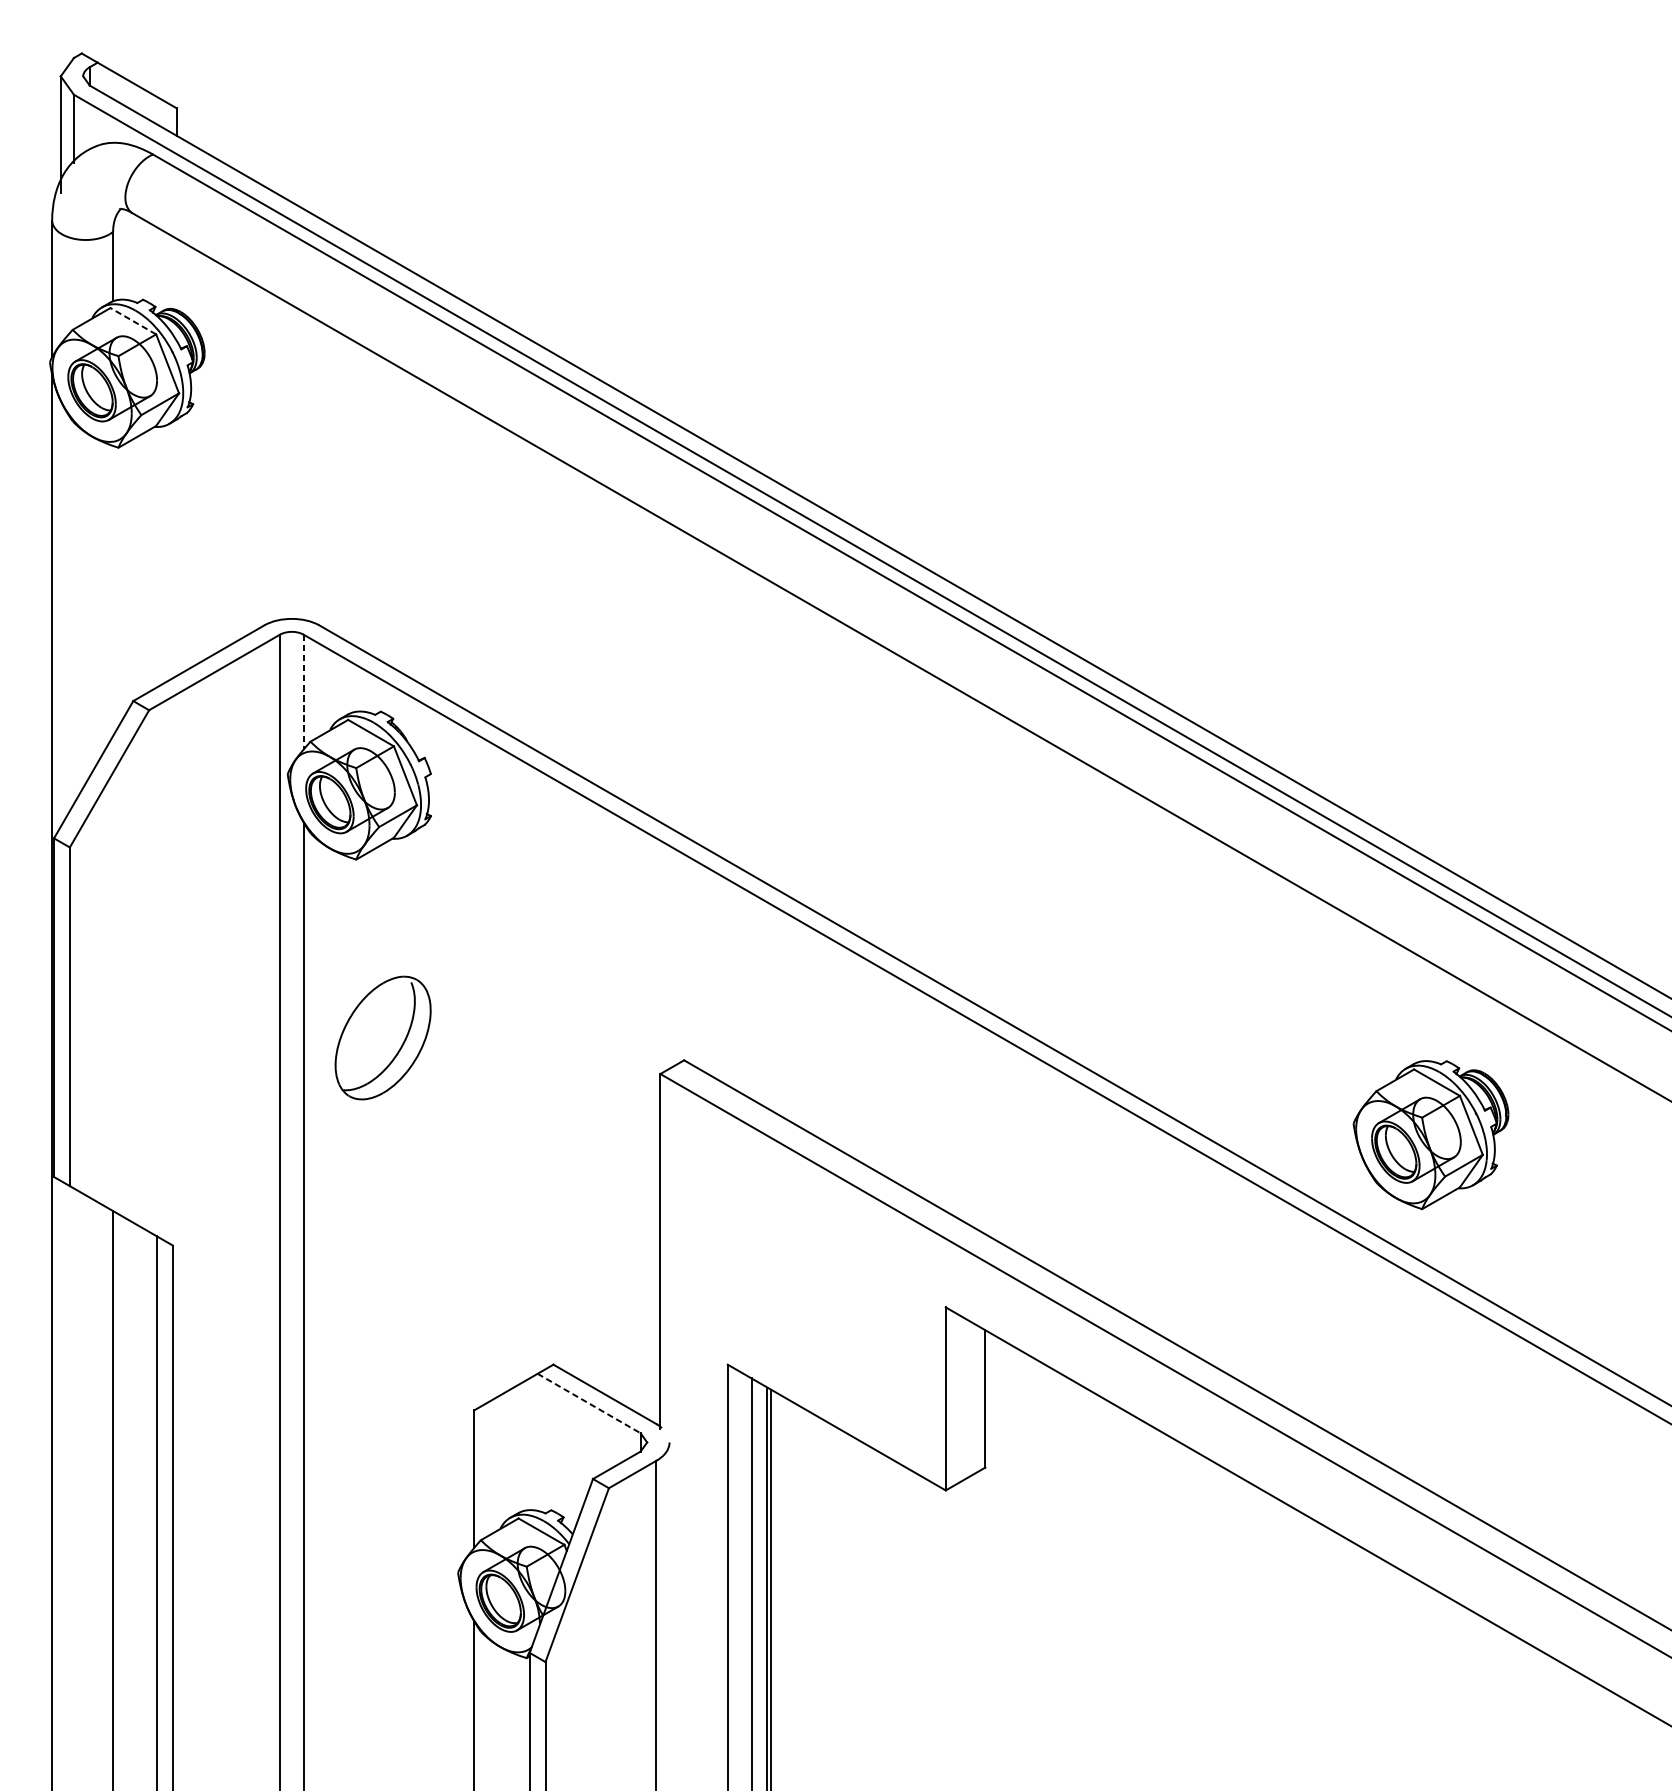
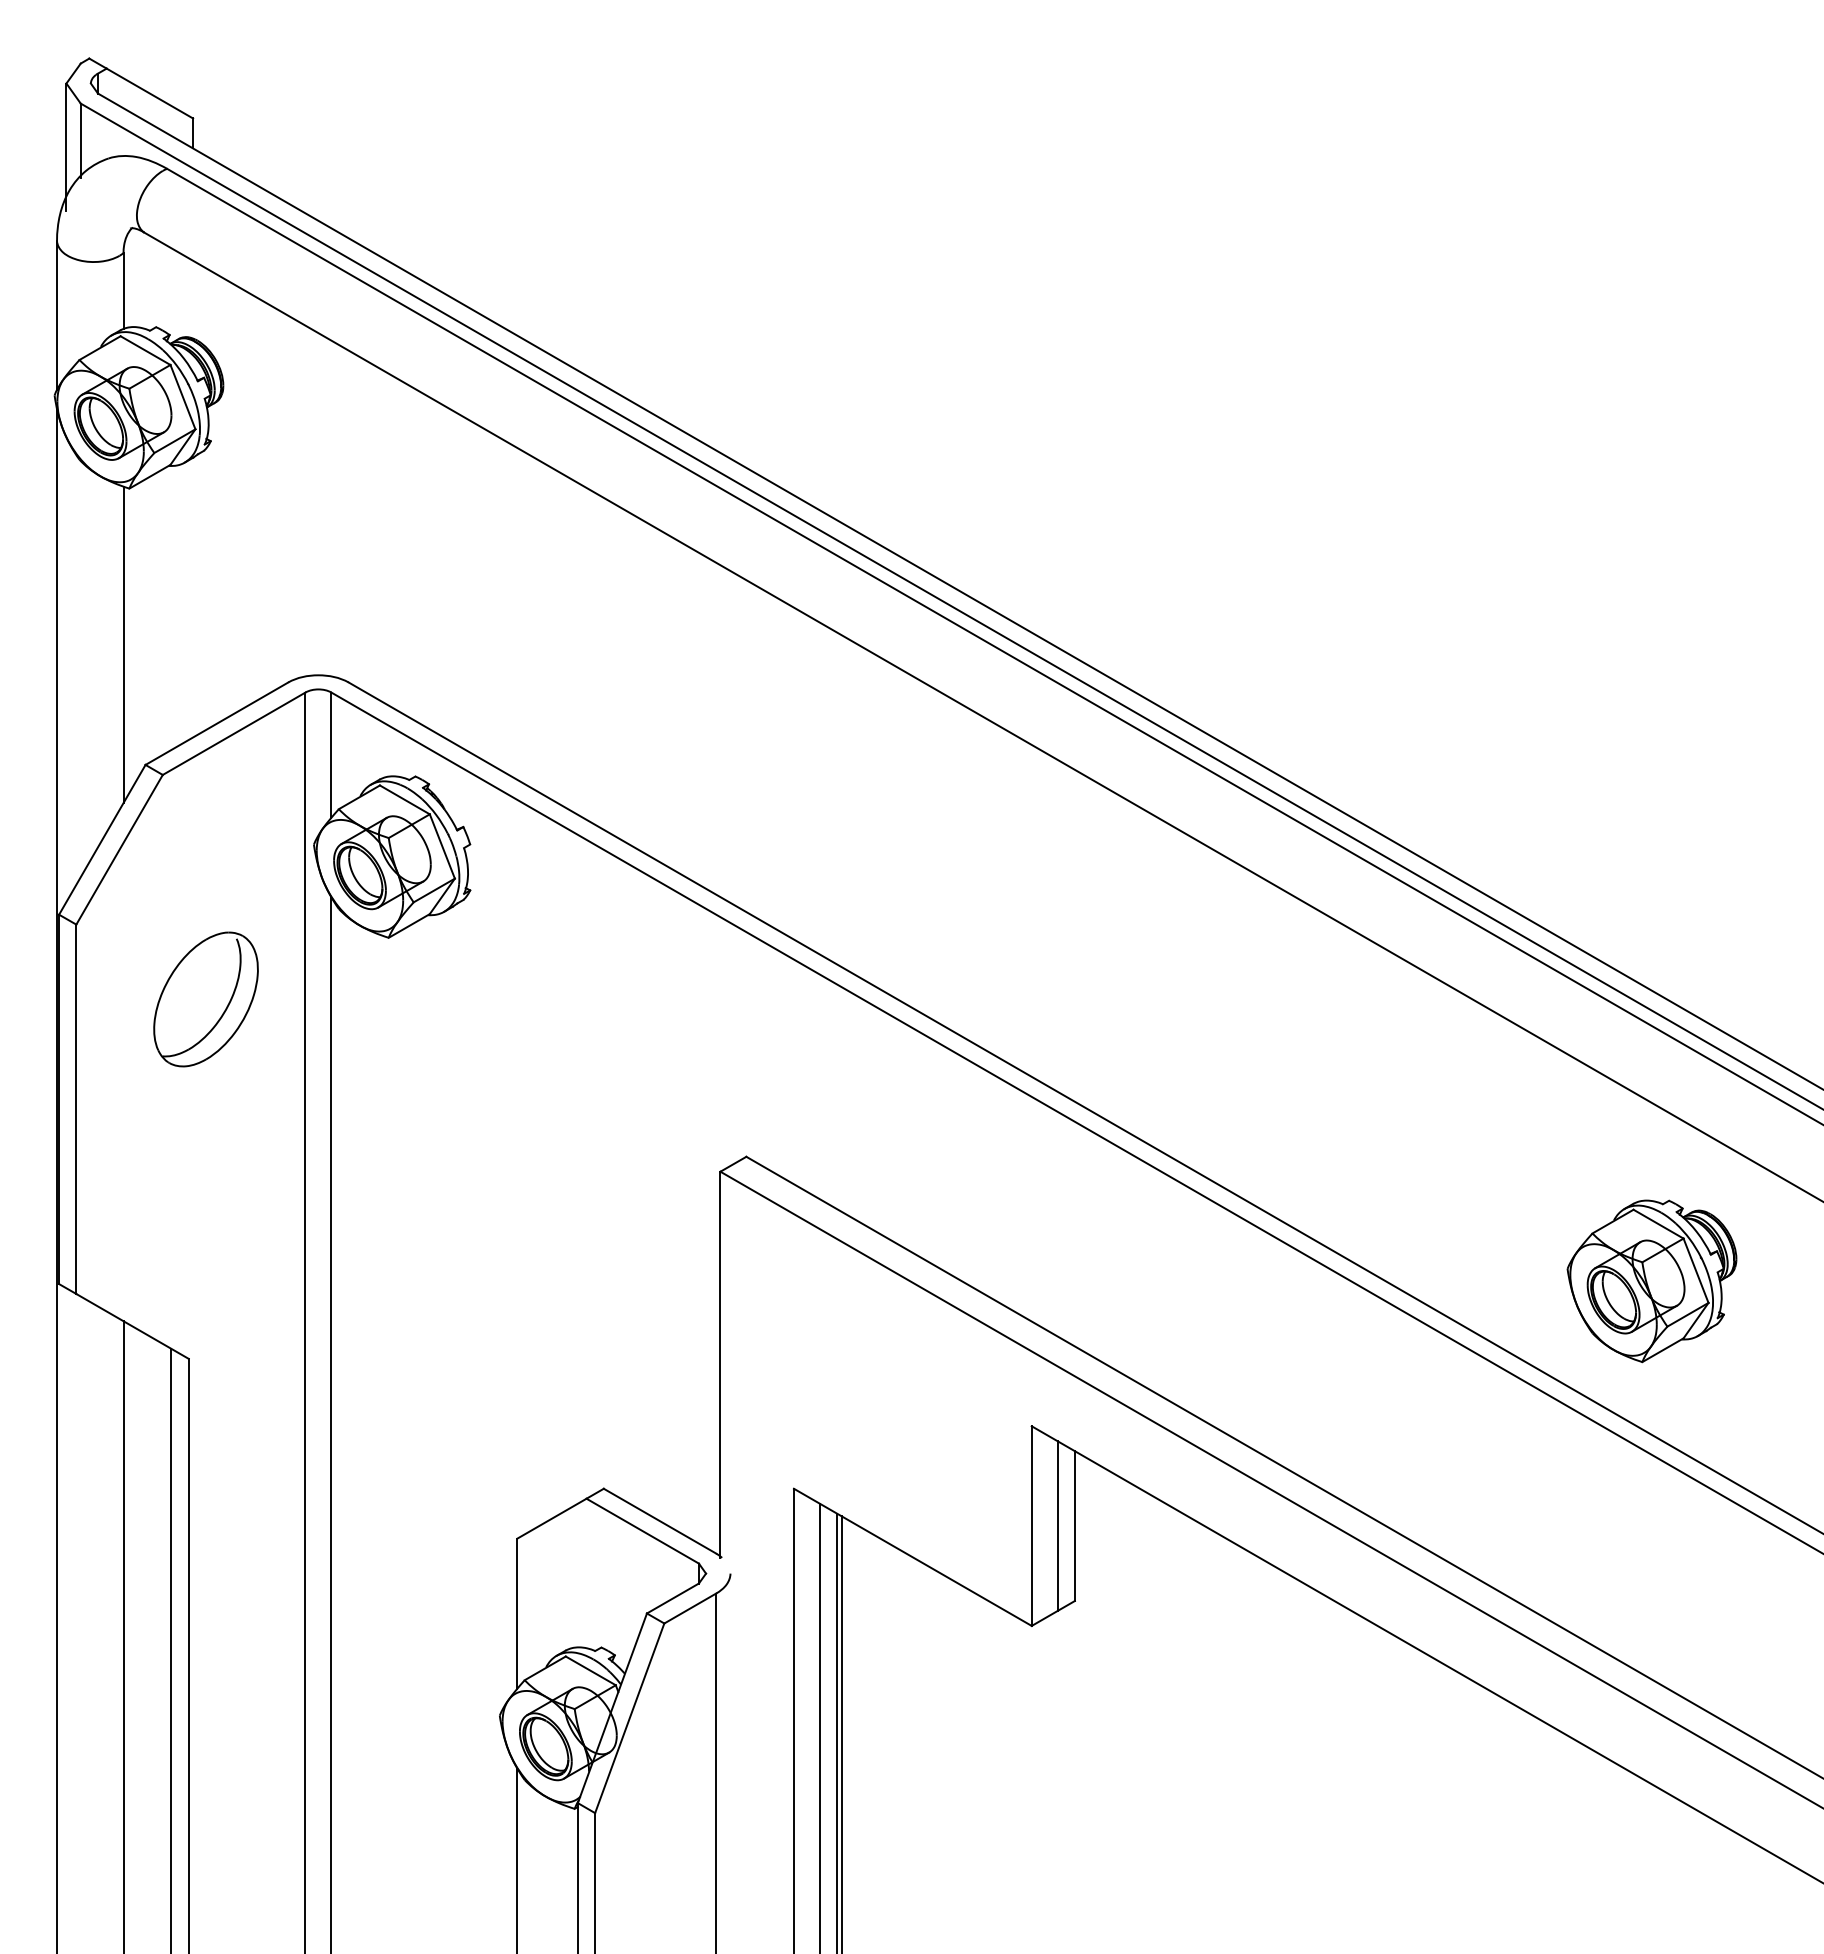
line: (133, 321) -> (145, 350), dashed -> solid
line: (113, 590) -> (123, 644), added
line: (303, 692) -> (331, 755), dashed -> solid
part: (382, 1038) -> (205, 999), moved
part: (1430, 1135) -> (1651, 1281), moved
line: (969, 1399) -> (1057, 1526), added
line: (588, 1403) -> (642, 1531), dashed -> solid

